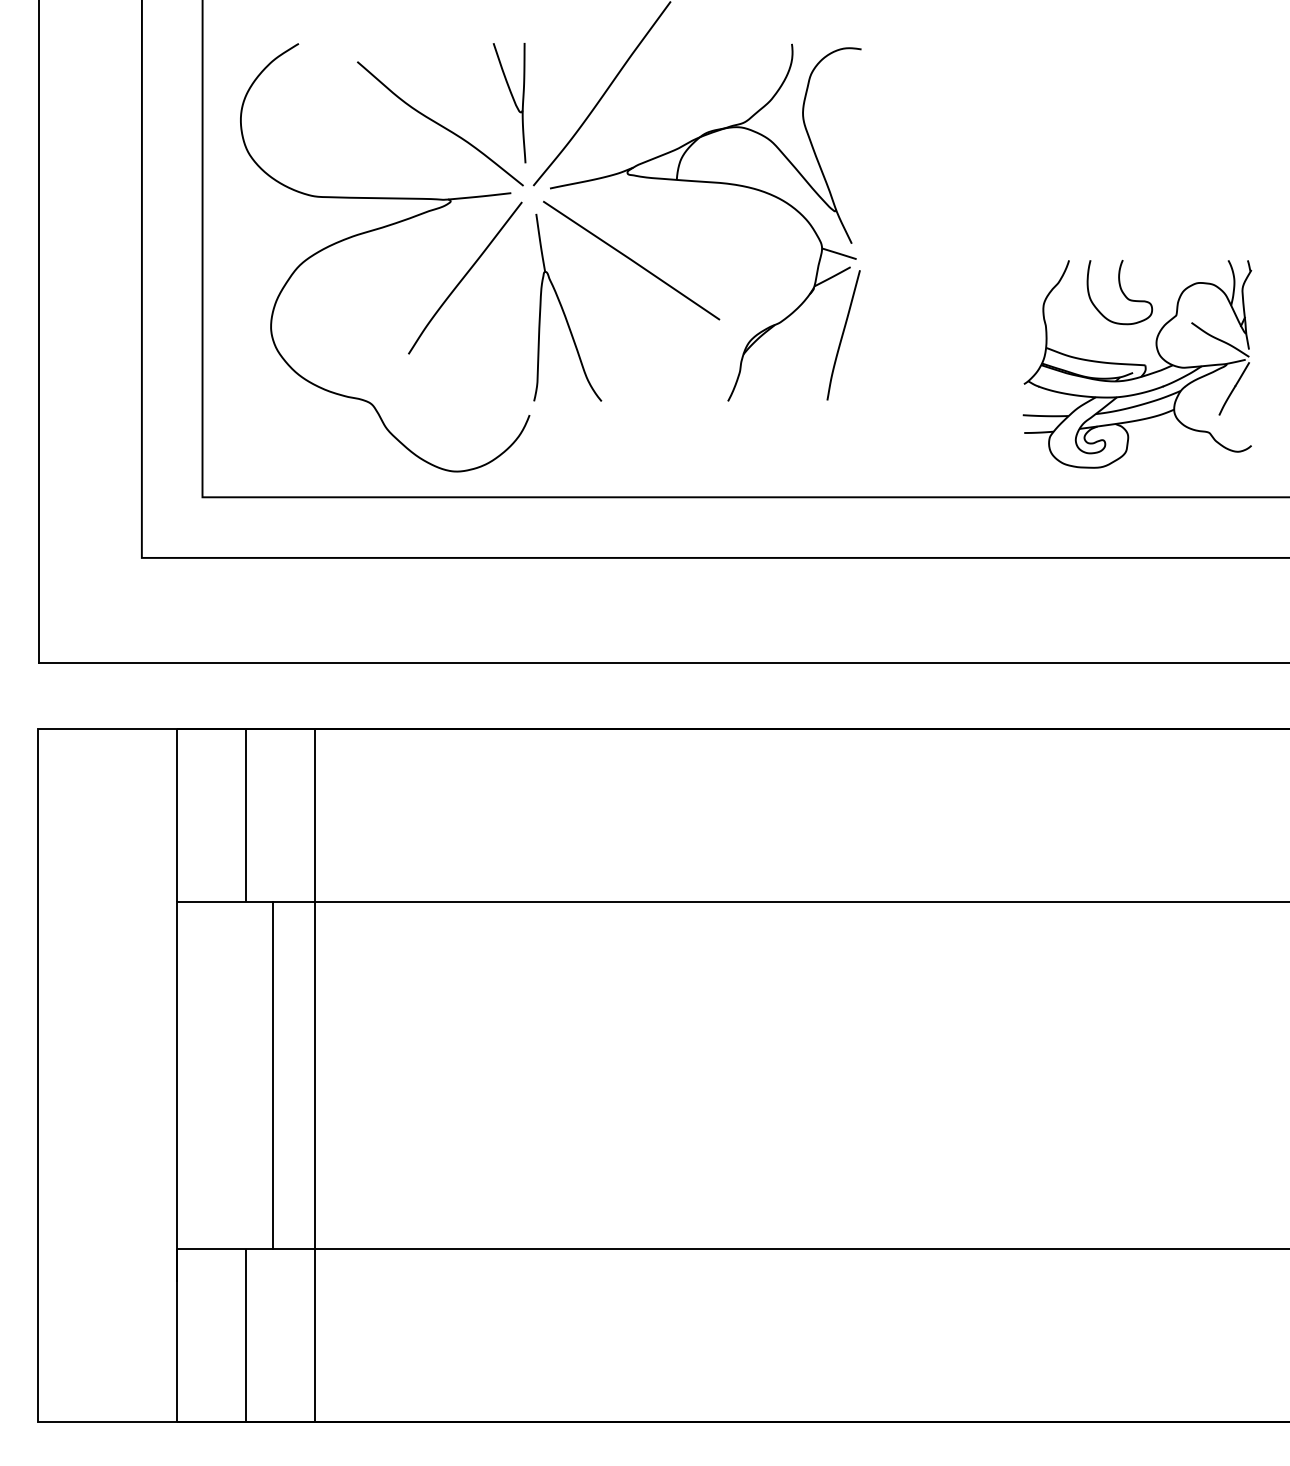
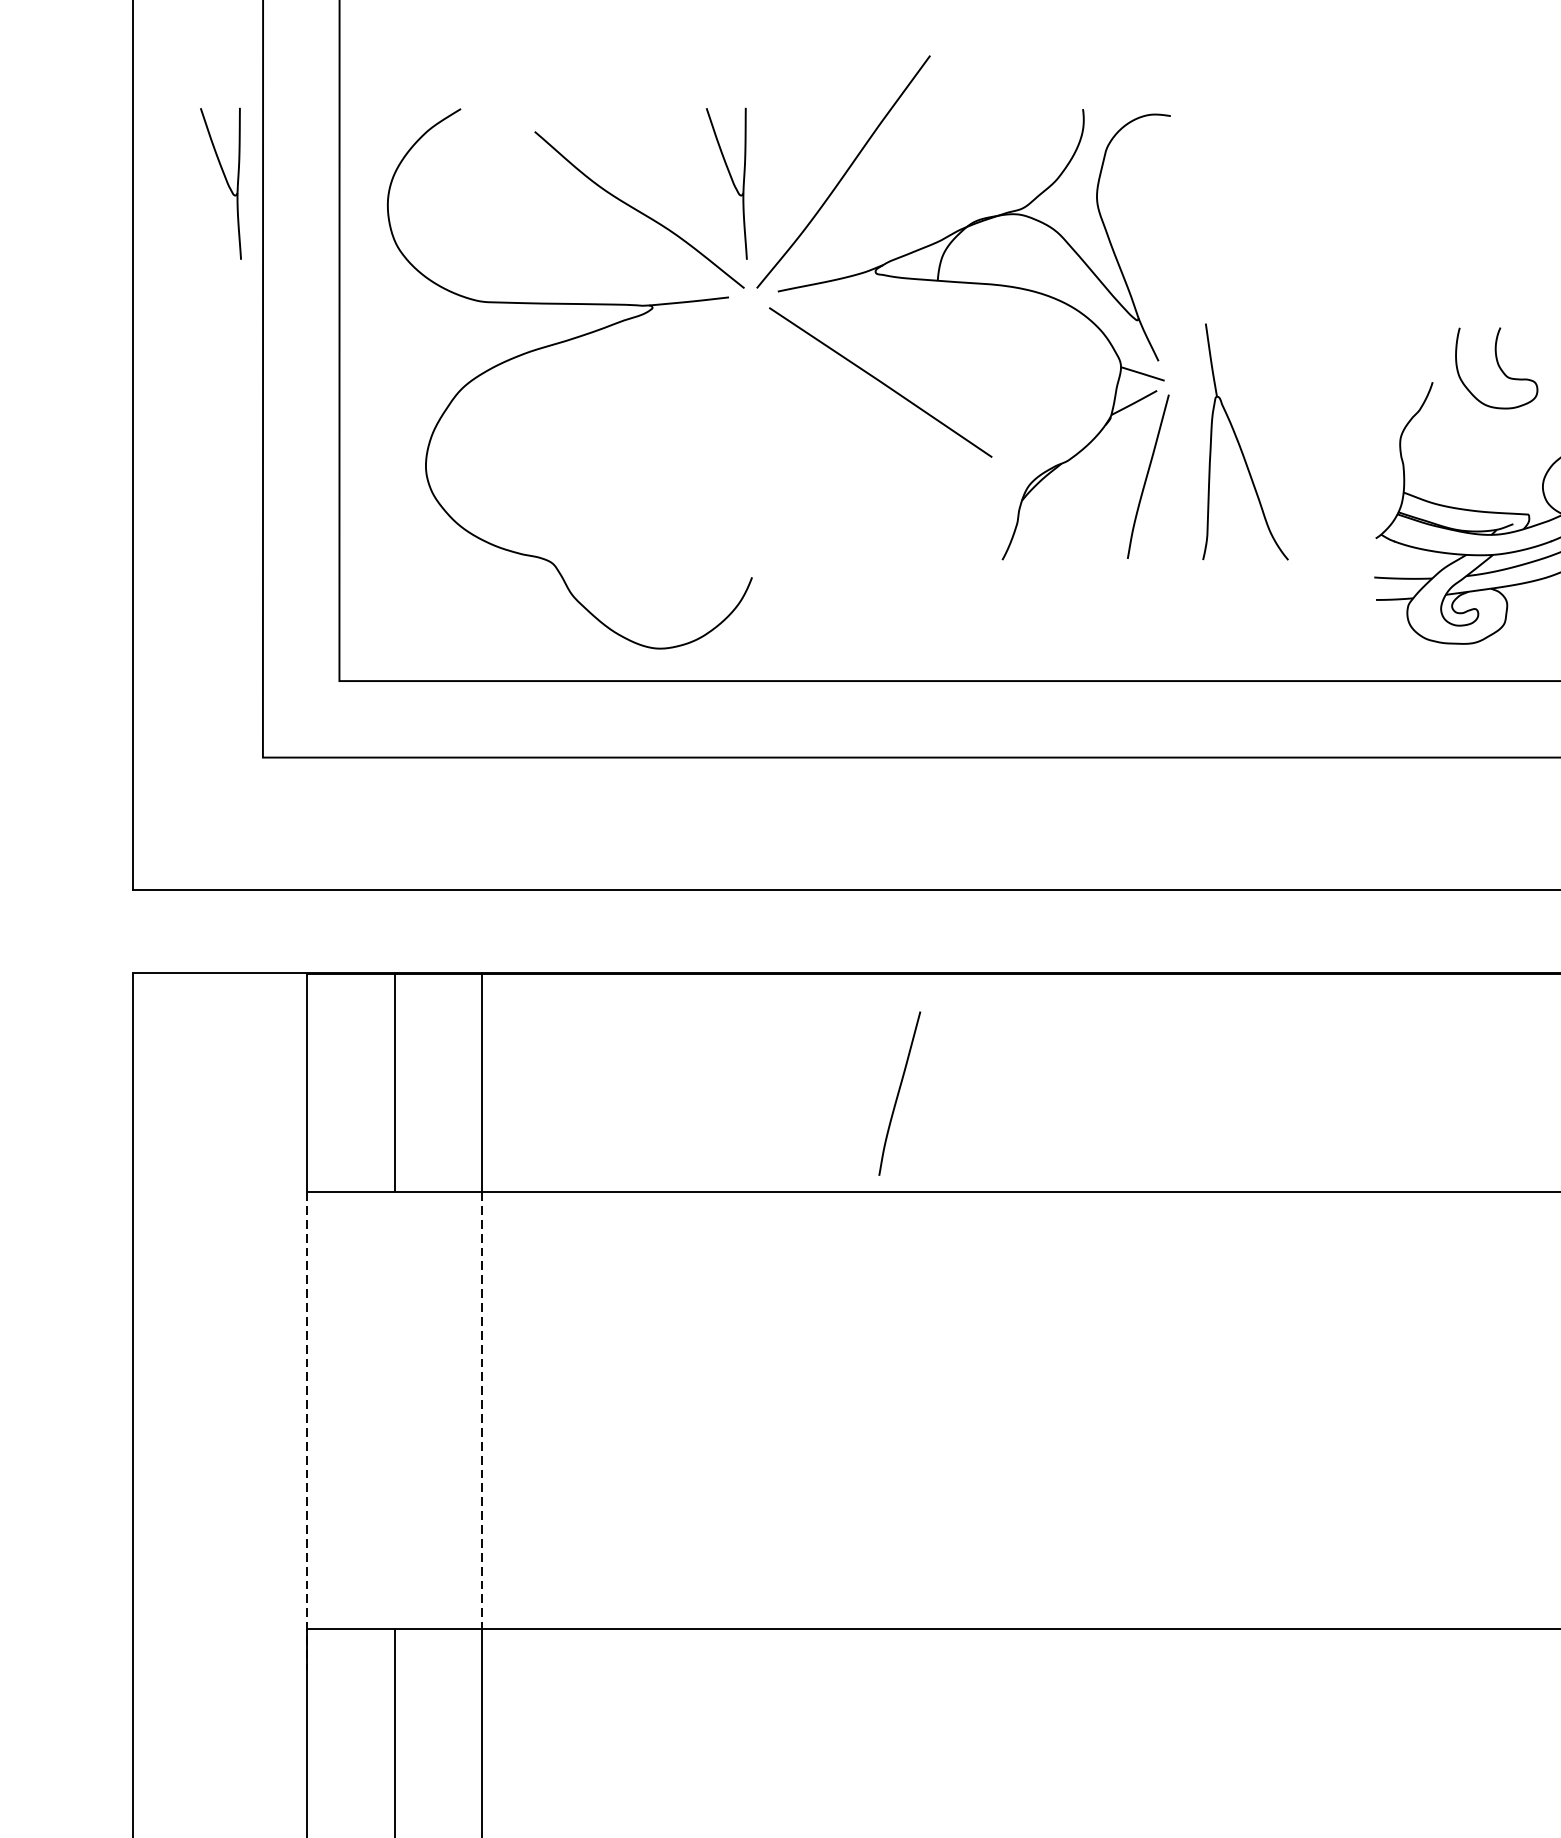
part: (108, 103) -> (220, 184), added
curve: (465, 276) -> (671, 402), removed
curve: (1121, 292) -> (1498, 368), moved
part: (567, 307) -> (1245, 441), moved
curve: (646, 824) -> (899, 1093), added
line: (273, 1075) -> (429, 1410), removed
line: (315, 1076) -> (481, 1411), solid -> dashed
line: (176, 1091) -> (306, 1430), solid -> dashed

